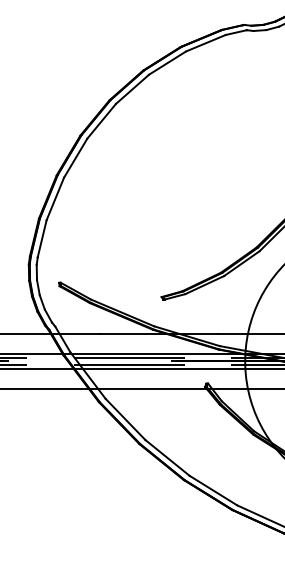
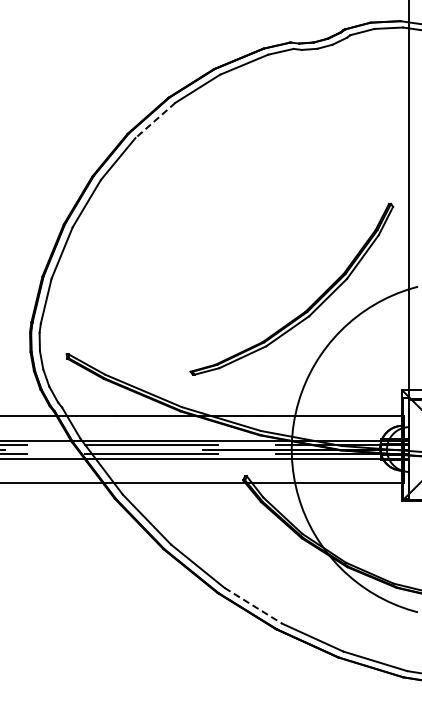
line: (132, 89) -> (155, 120), solid -> dashed
line: (213, 490) -> (253, 605), solid -> dashed

